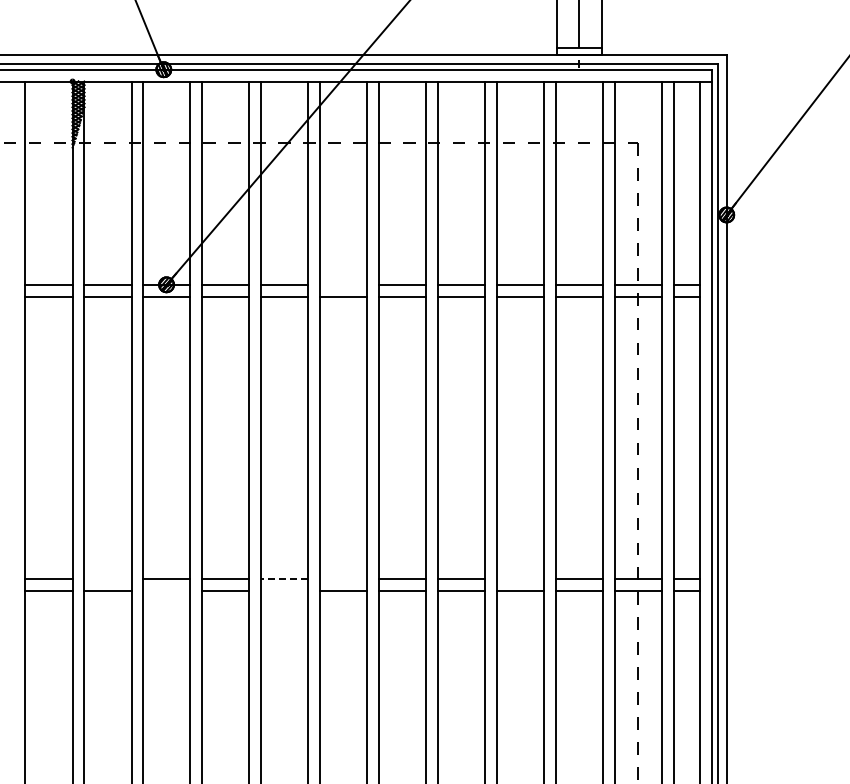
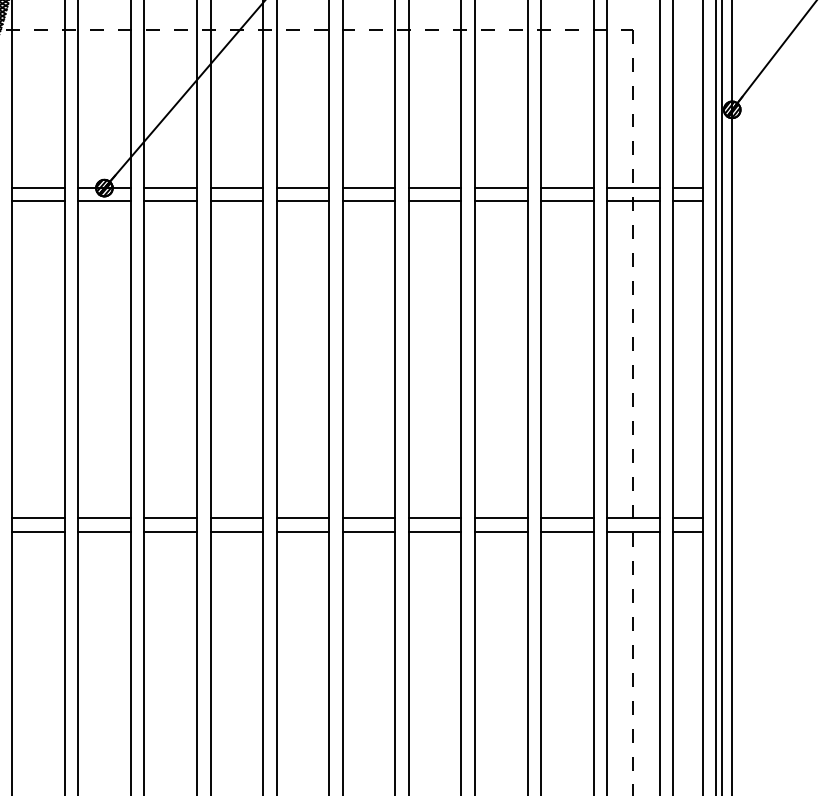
line: (343, 284) -> (302, 187), added
line: (107, 579) -> (38, 518), added
line: (284, 579) -> (236, 518), dashed -> solid
line: (343, 579) -> (302, 518), added
line: (520, 579) -> (501, 518), added
line: (166, 591) -> (104, 531), added
line: (284, 591) -> (236, 531), added

